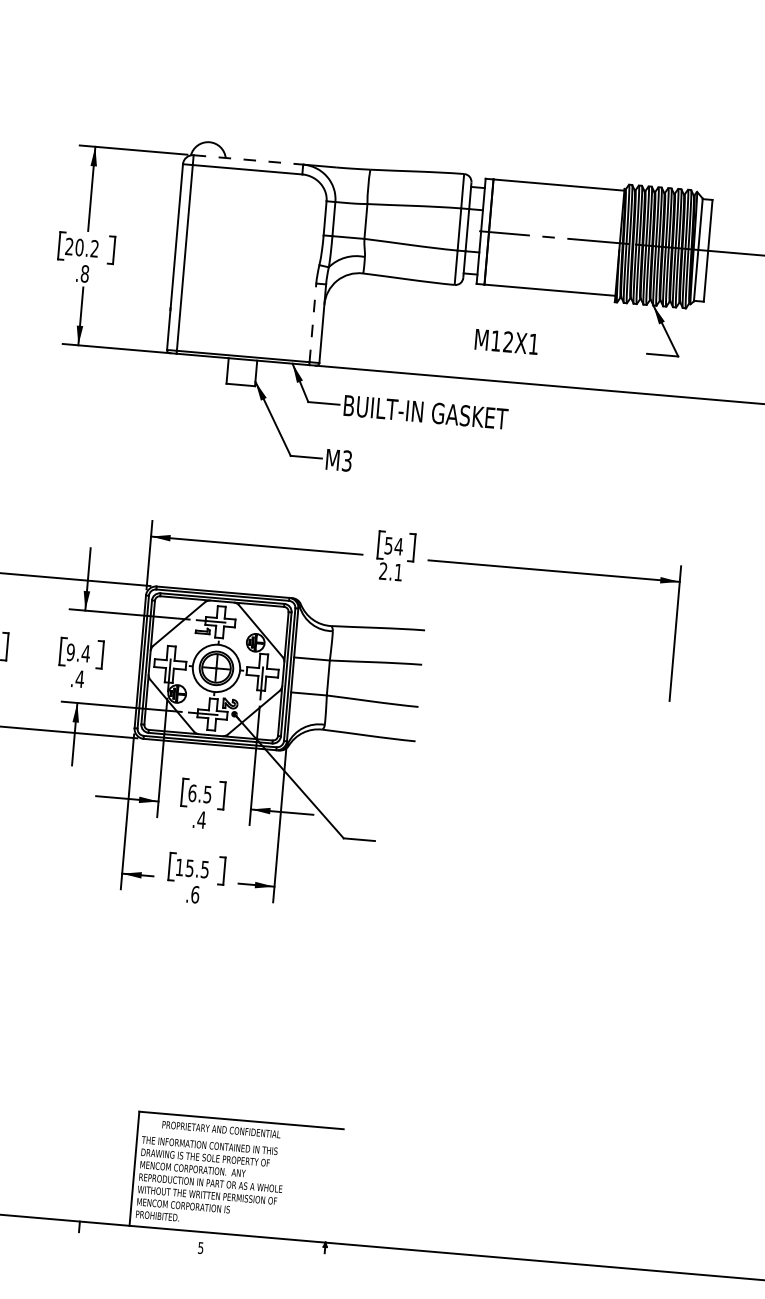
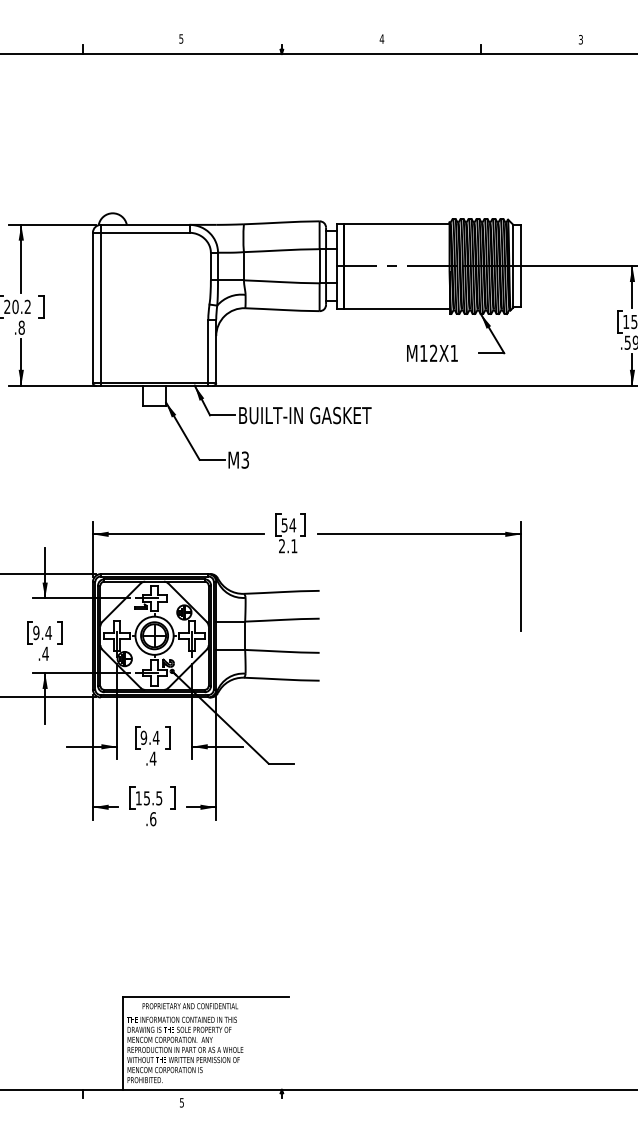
line: (248, 159) -> (145, 224), dashed -> solid
line: (313, 323) -> (208, 351), dashed -> solid
text: (506, 340) -> (432, 352), moved
text: (199, 793) -> (149, 737), 6.5 -> 9.4

